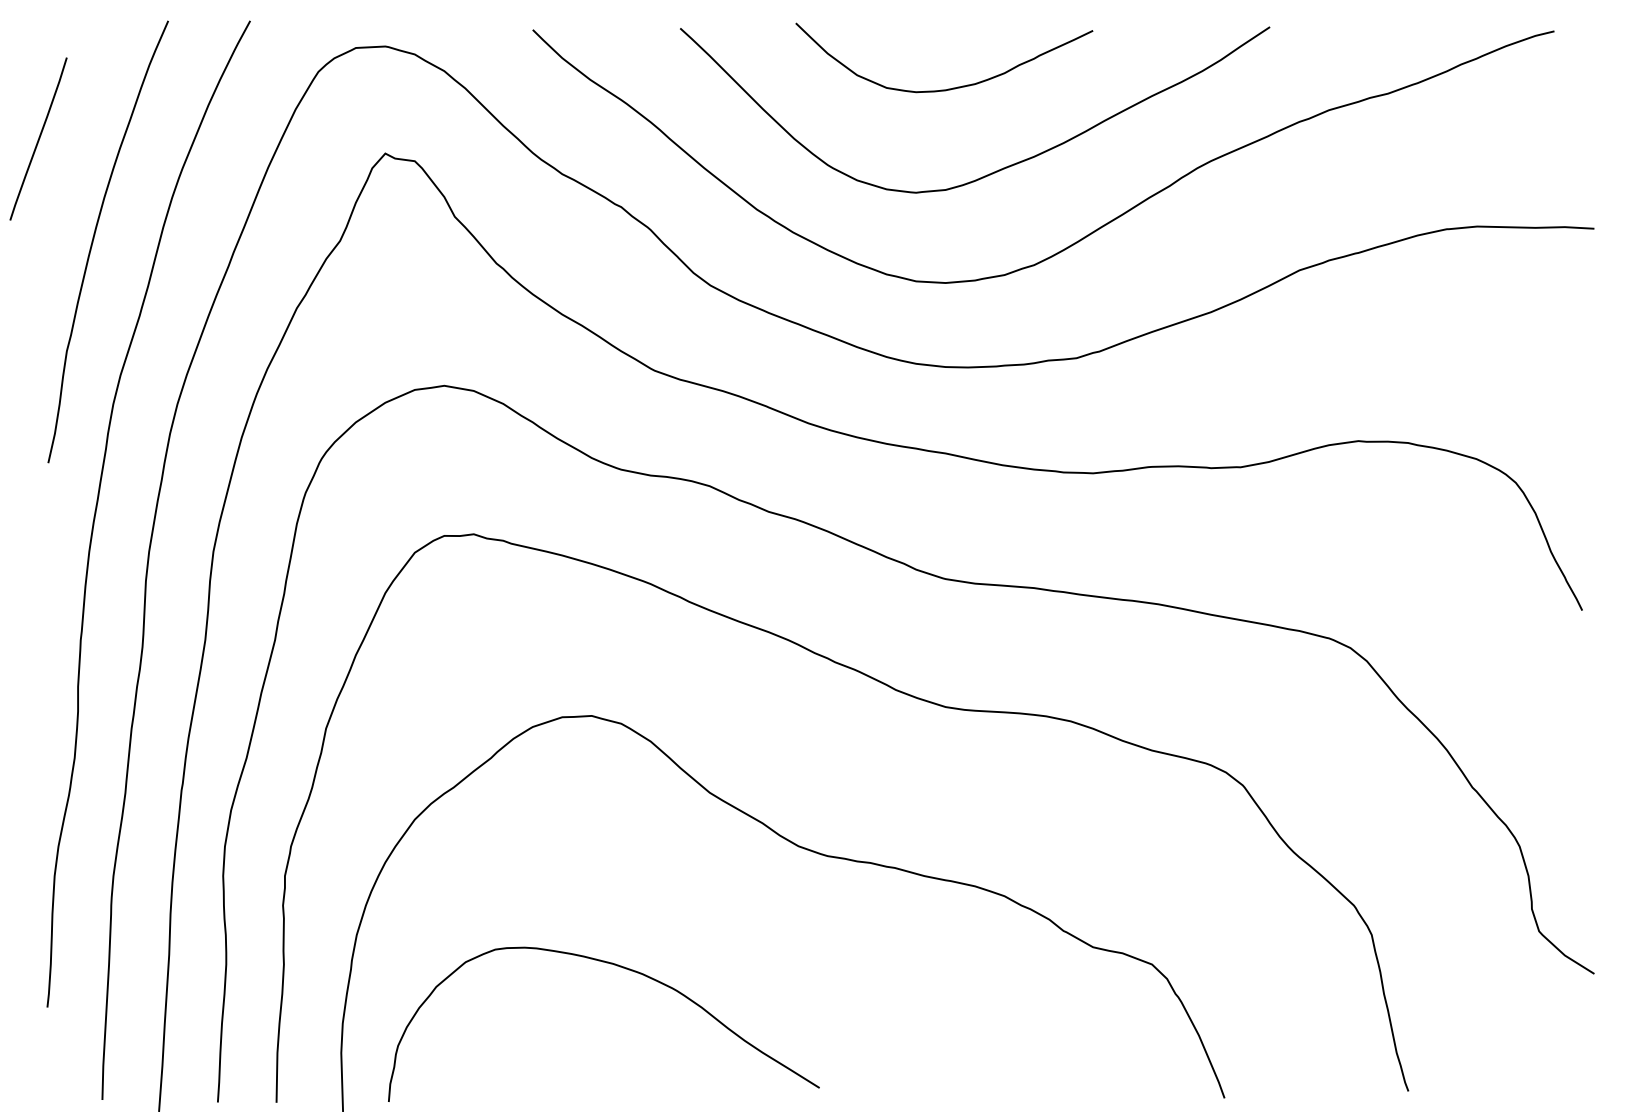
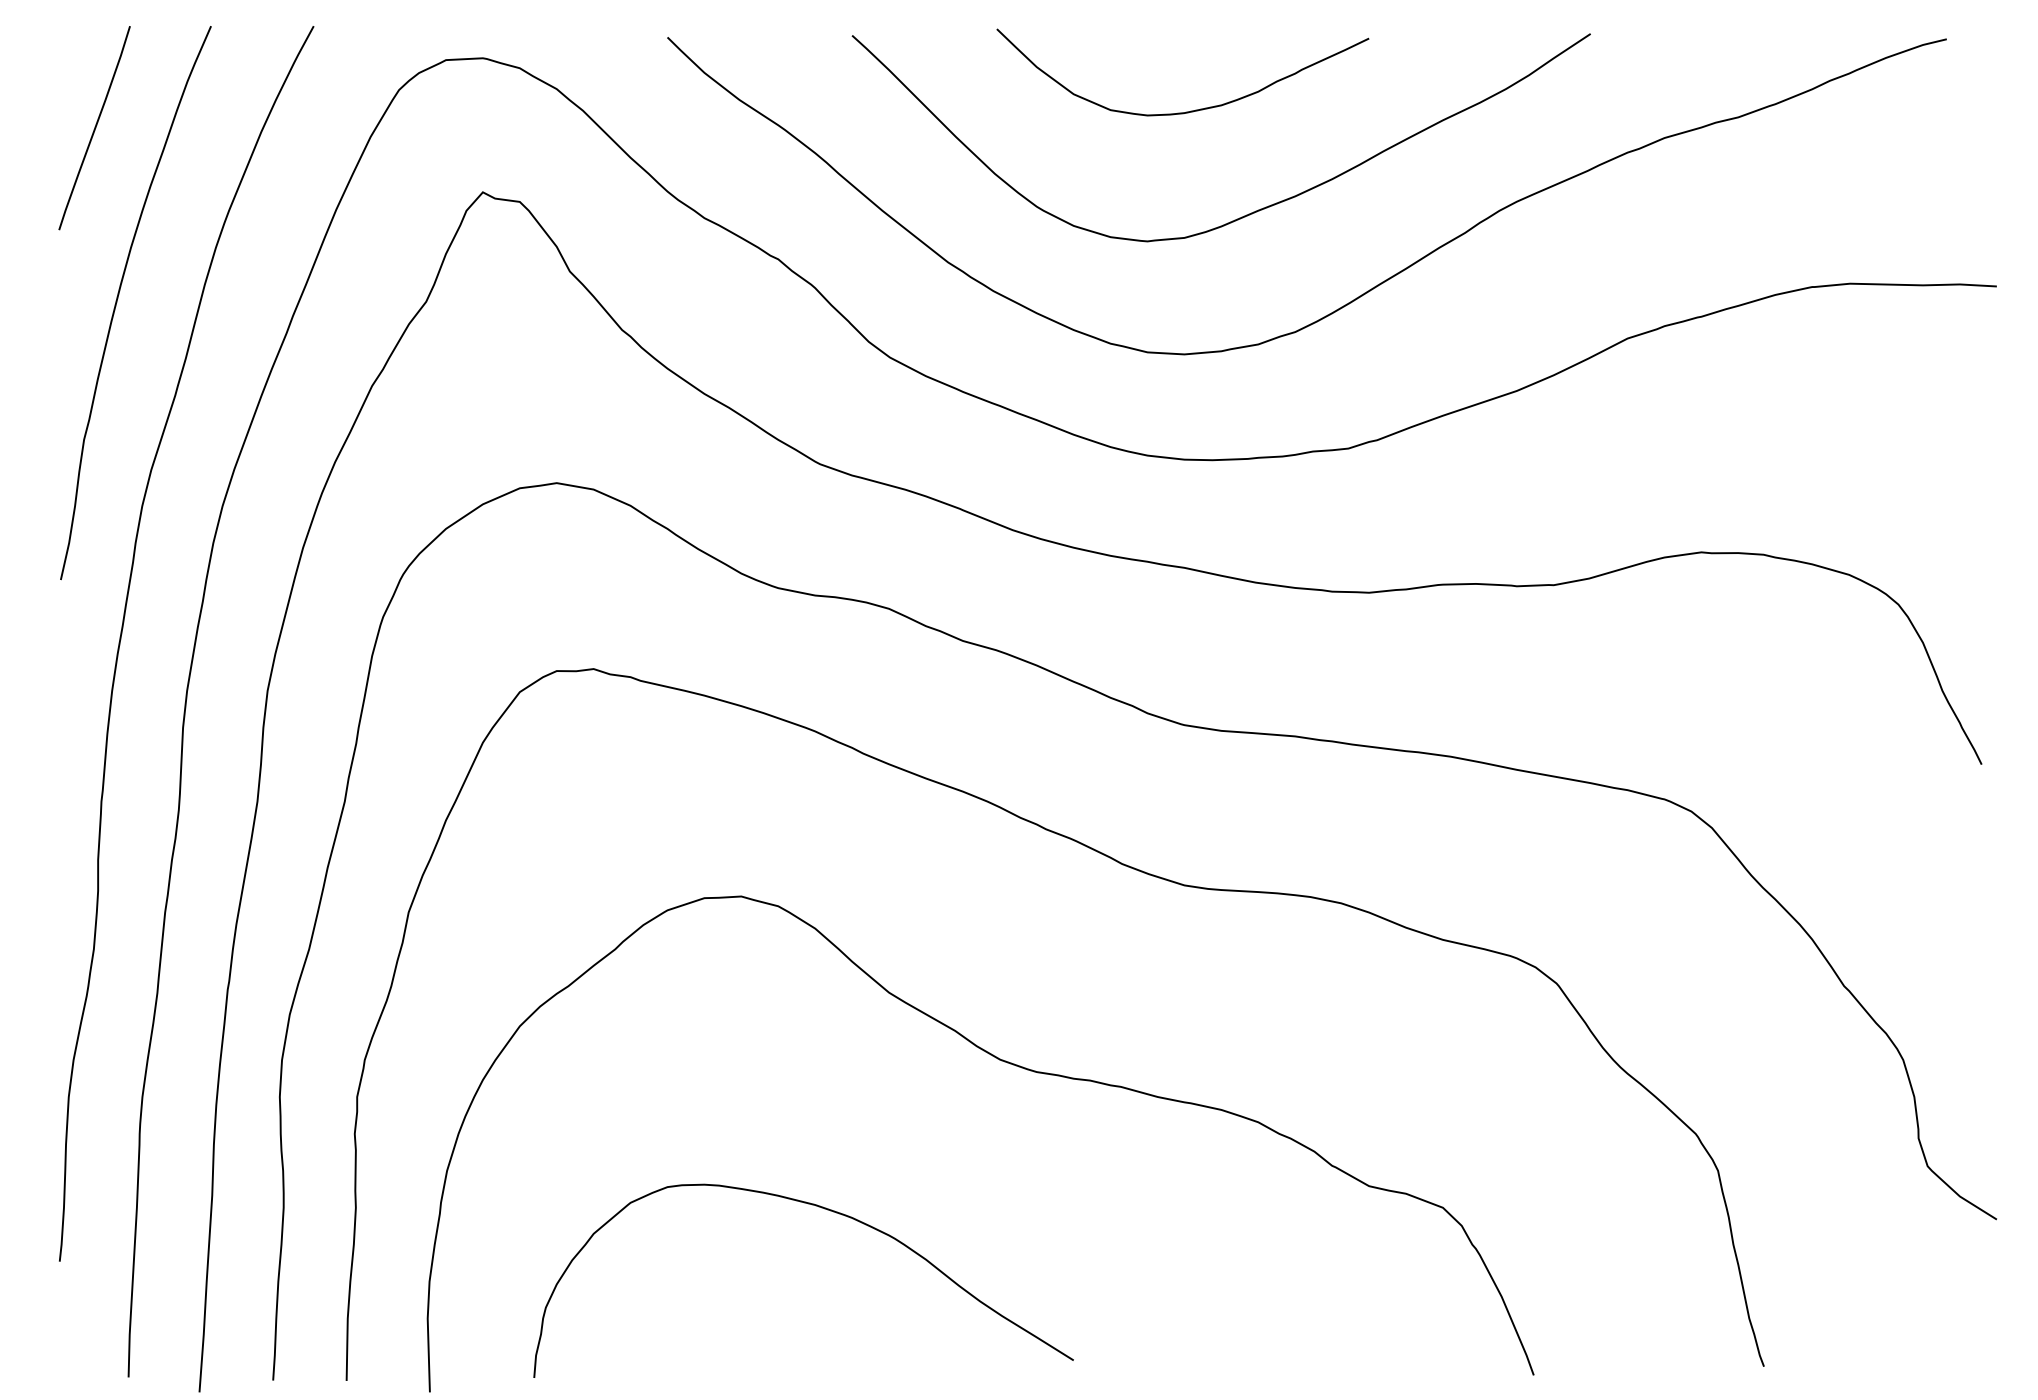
curve: (38, 139) -> (94, 128), moved
curve: (623, 968) -> (827, 1210), moved

